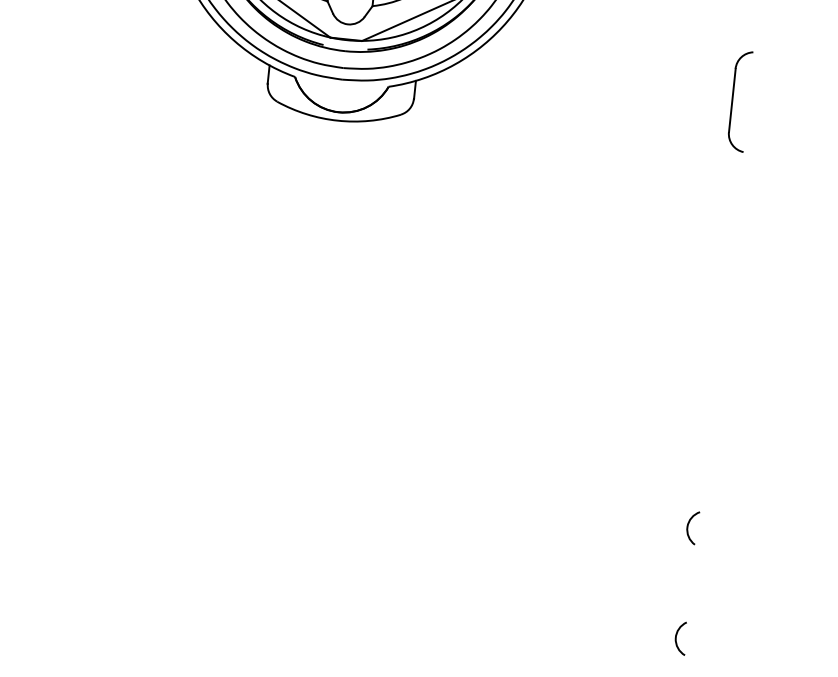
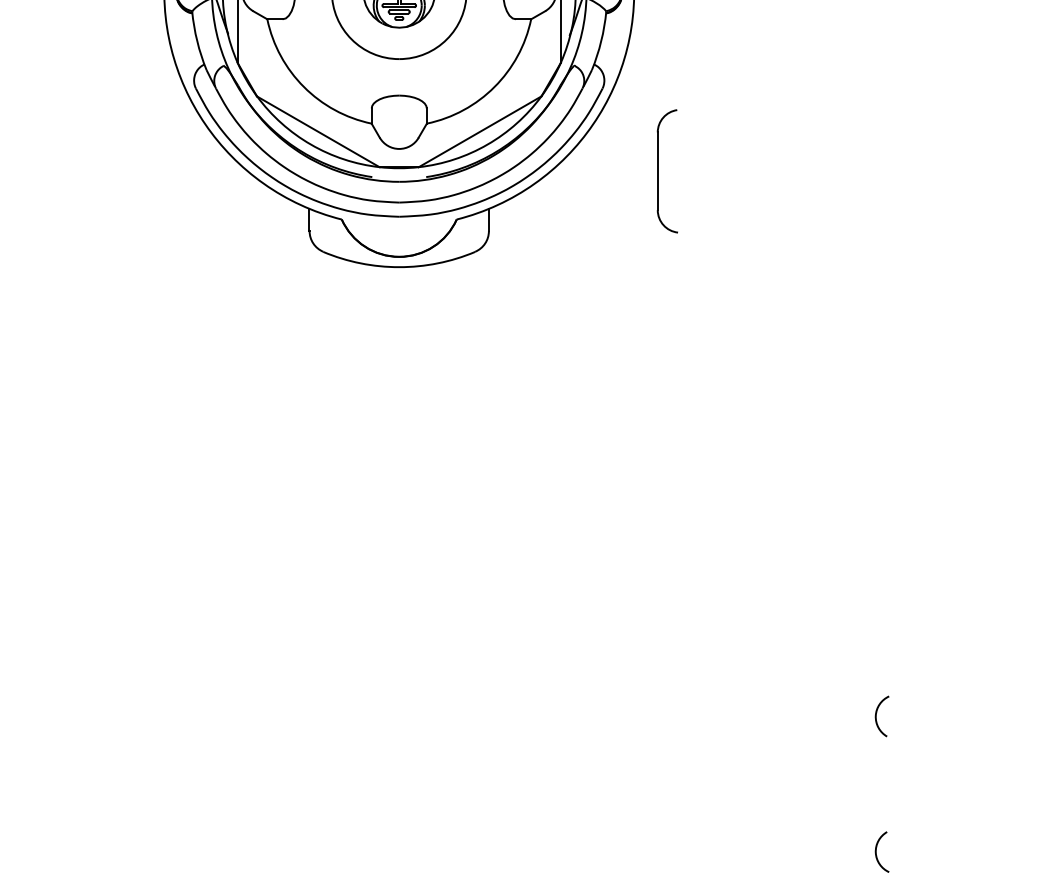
part: (732, 100) -> (658, 171), moved

